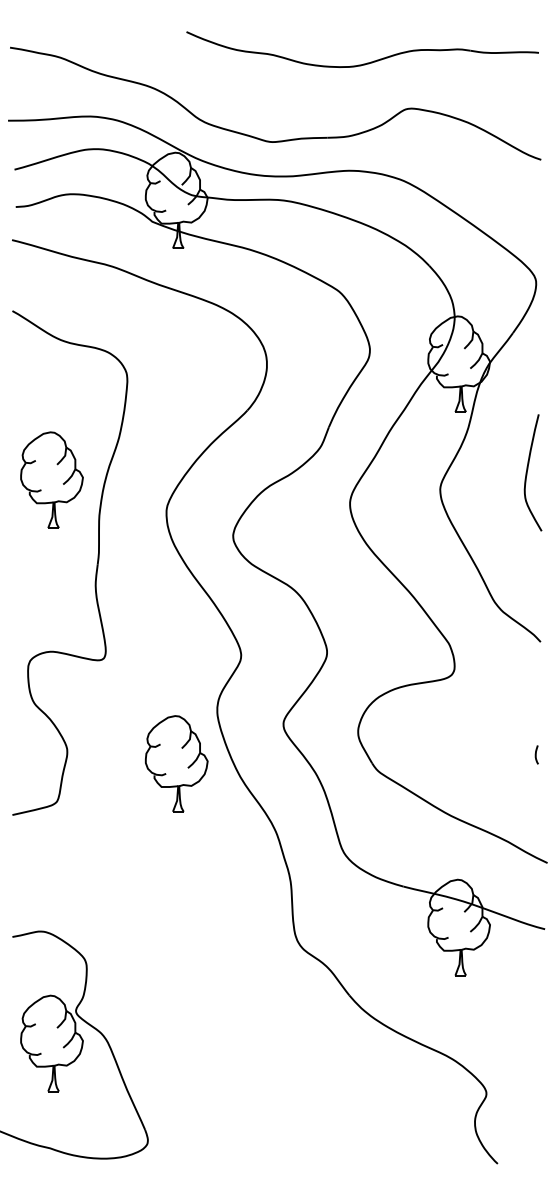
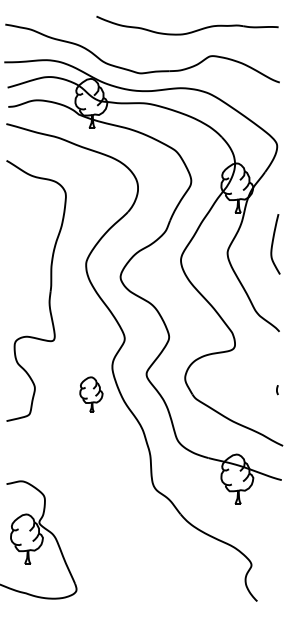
part: (51, 479) -> (26, 247), removed
part: (176, 763) -> (91, 394), size x0.7

